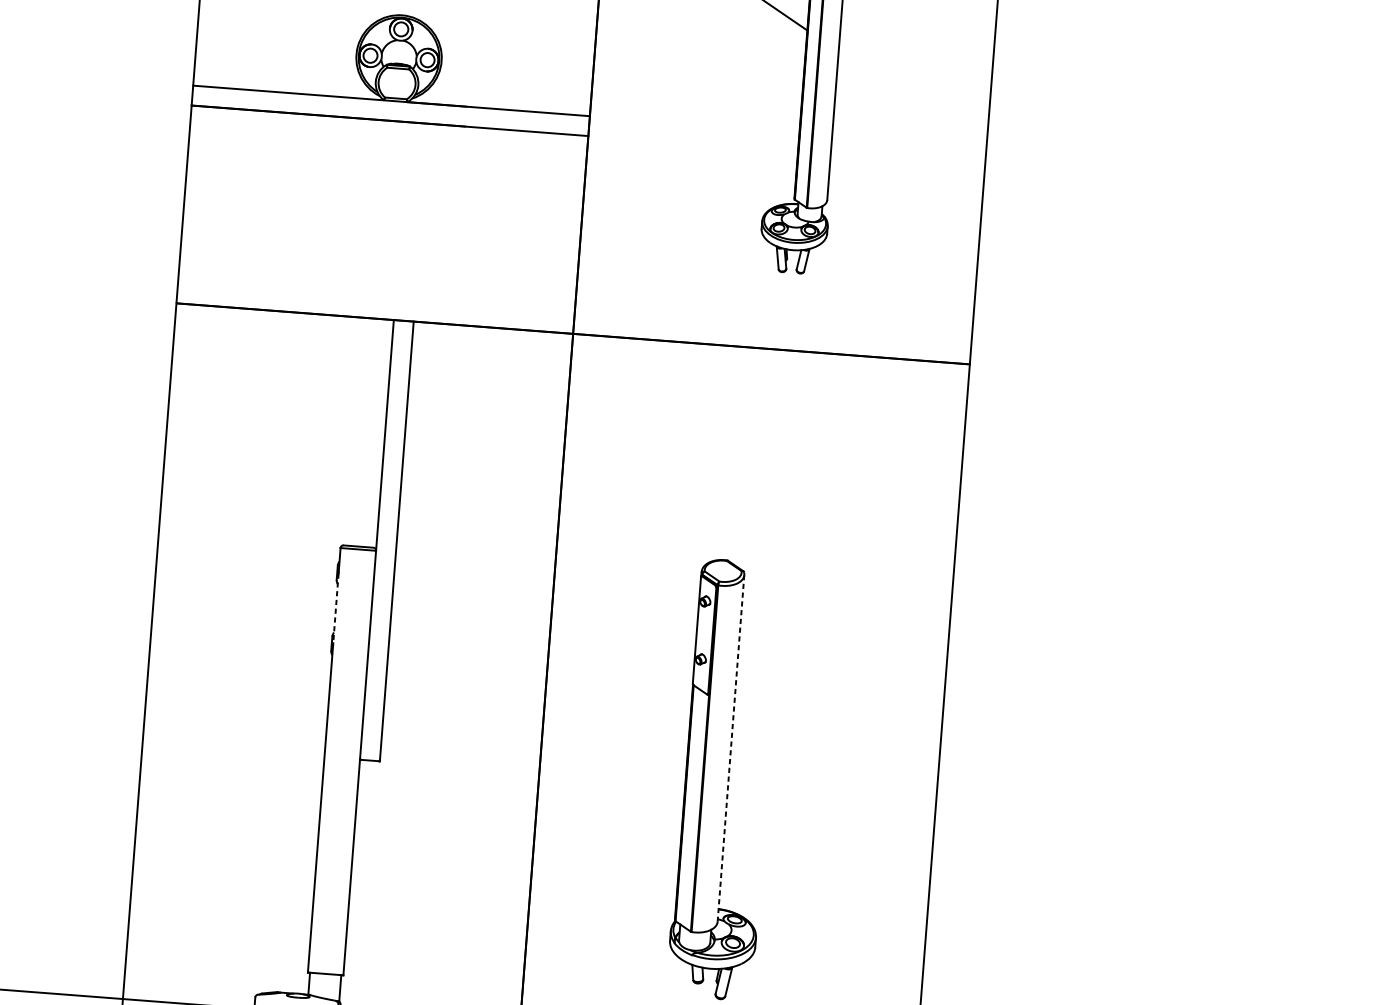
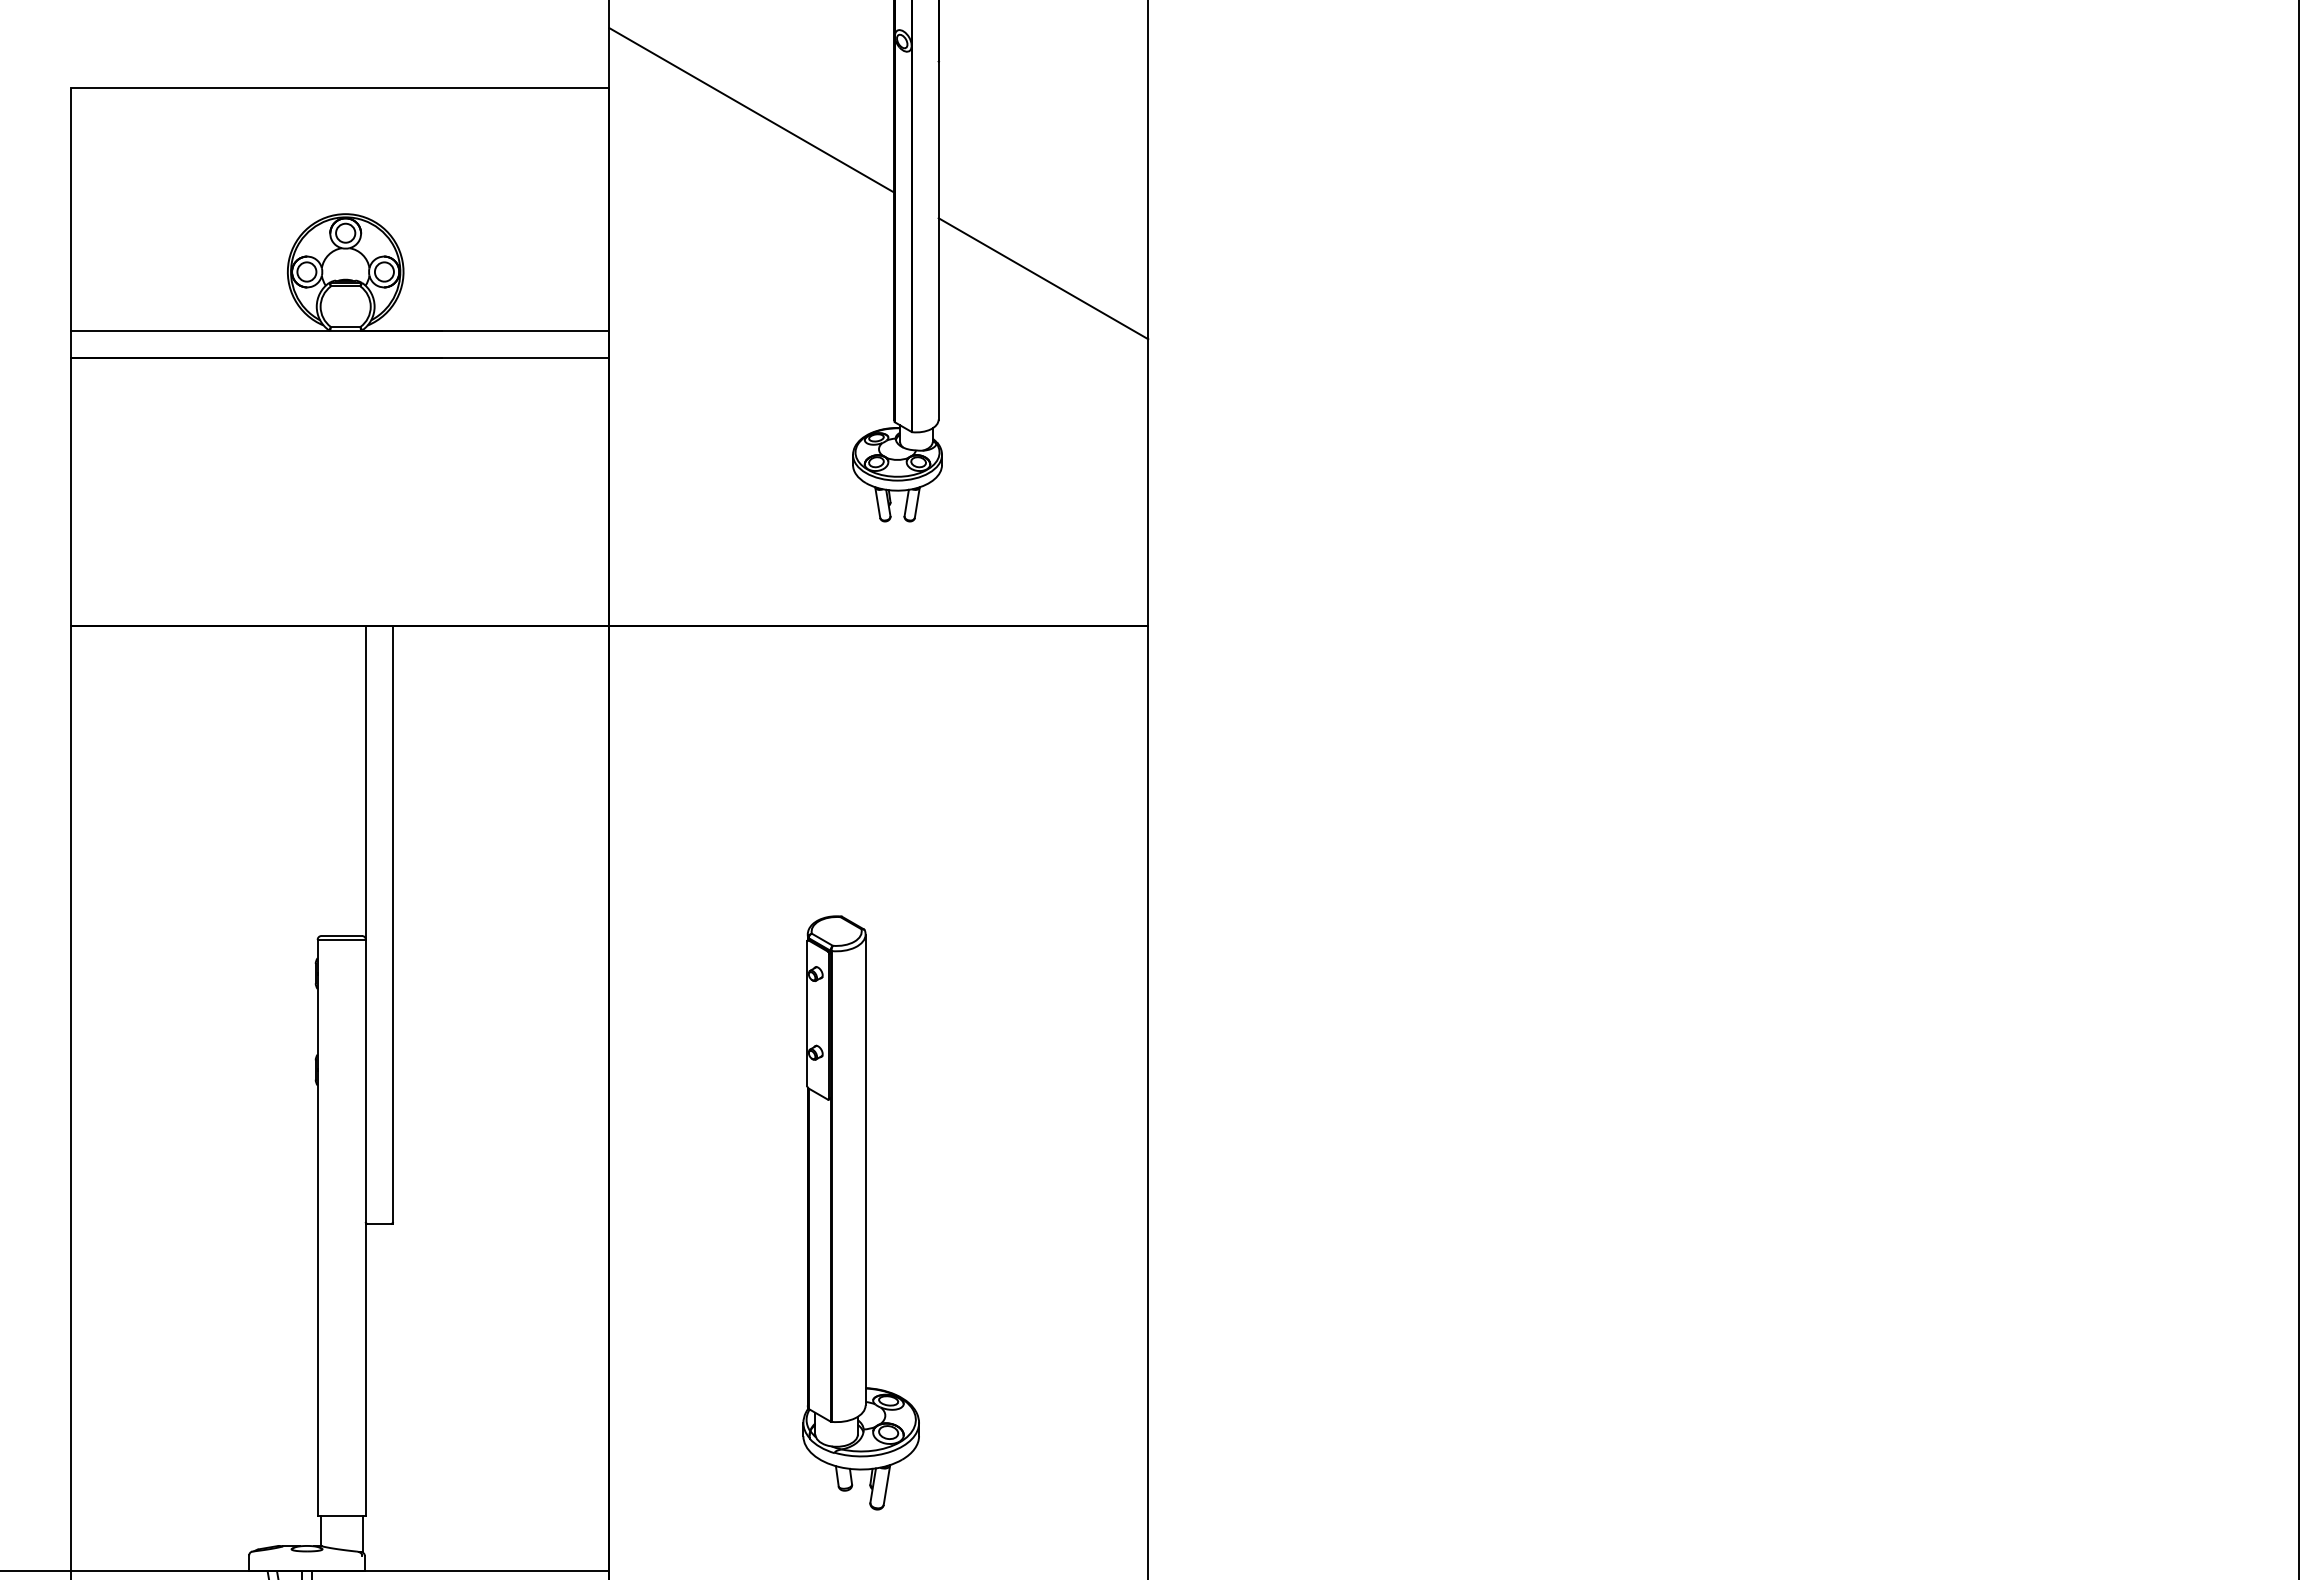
line: (912, 102) -> (1043, 278), added
line: (335, 608) -> (317, 1022), dashed -> solid
line: (730, 748) -> (865, 1169), dashed -> solid

